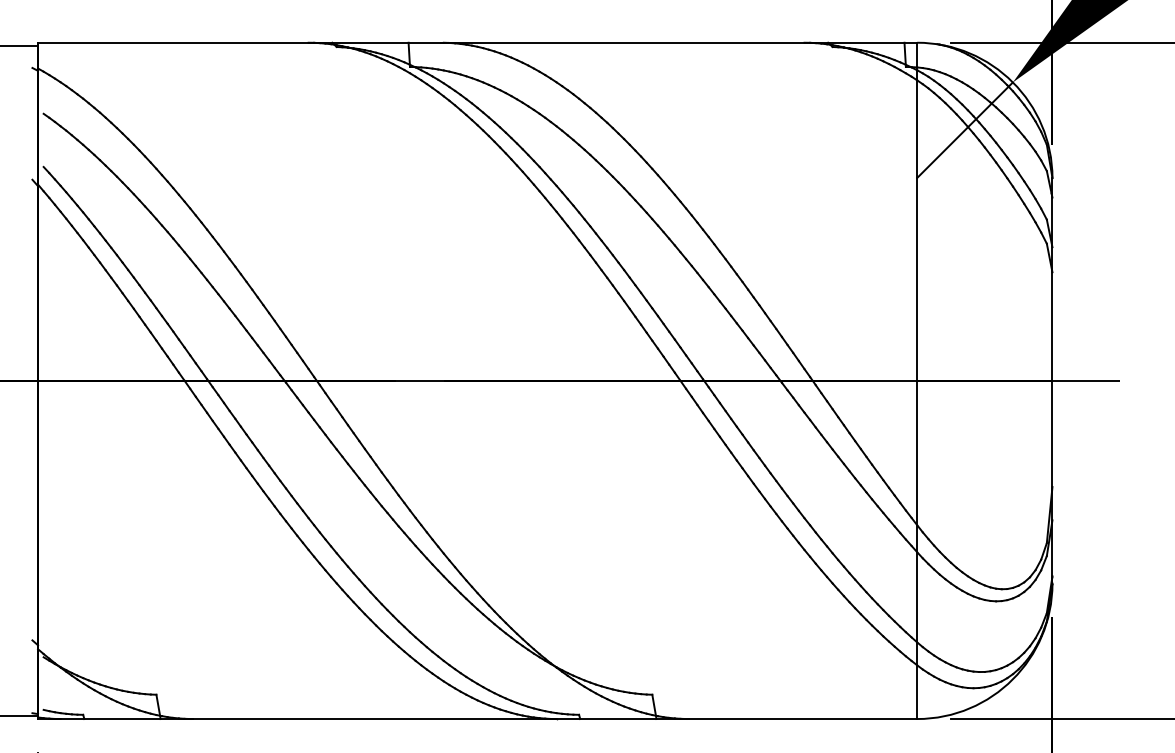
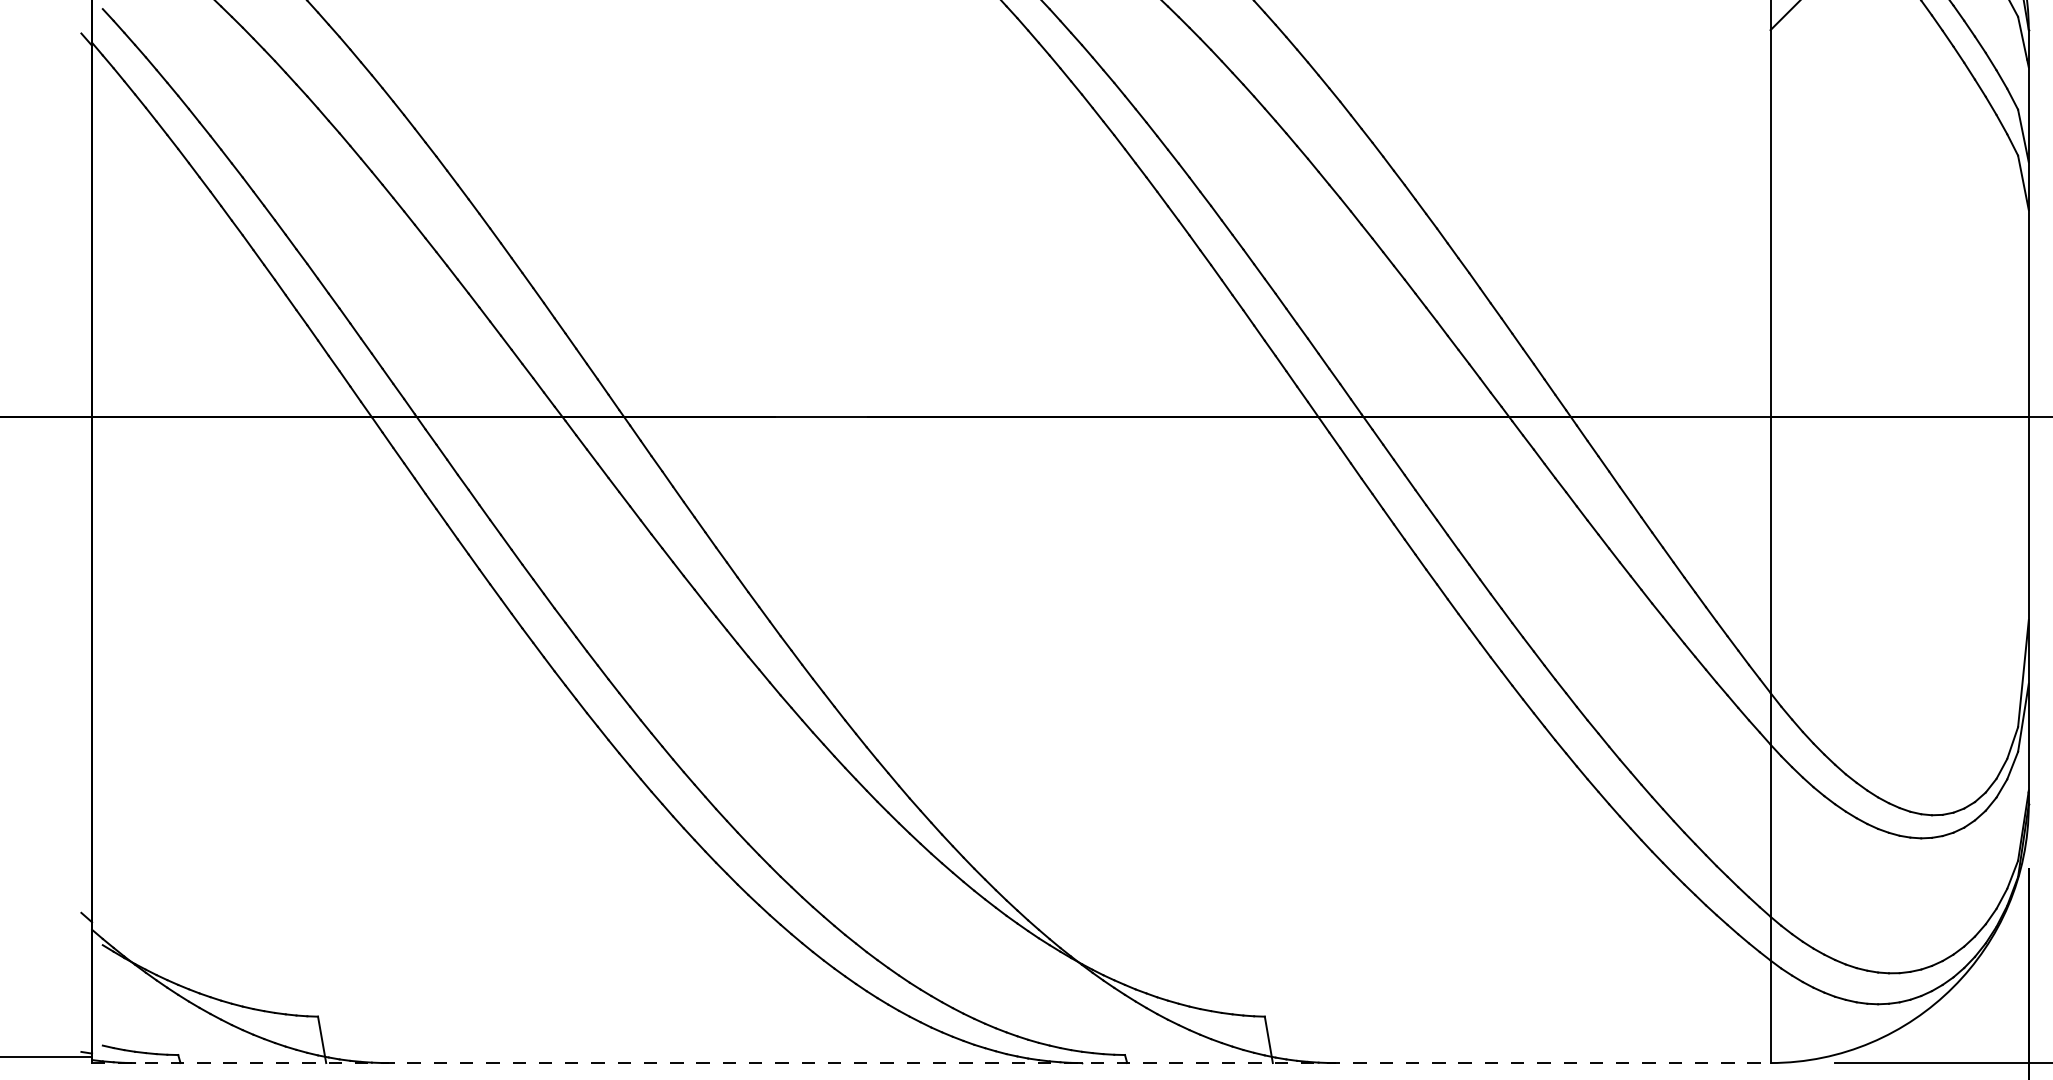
line: (477, 719) -> (931, 1063), solid -> dashed

